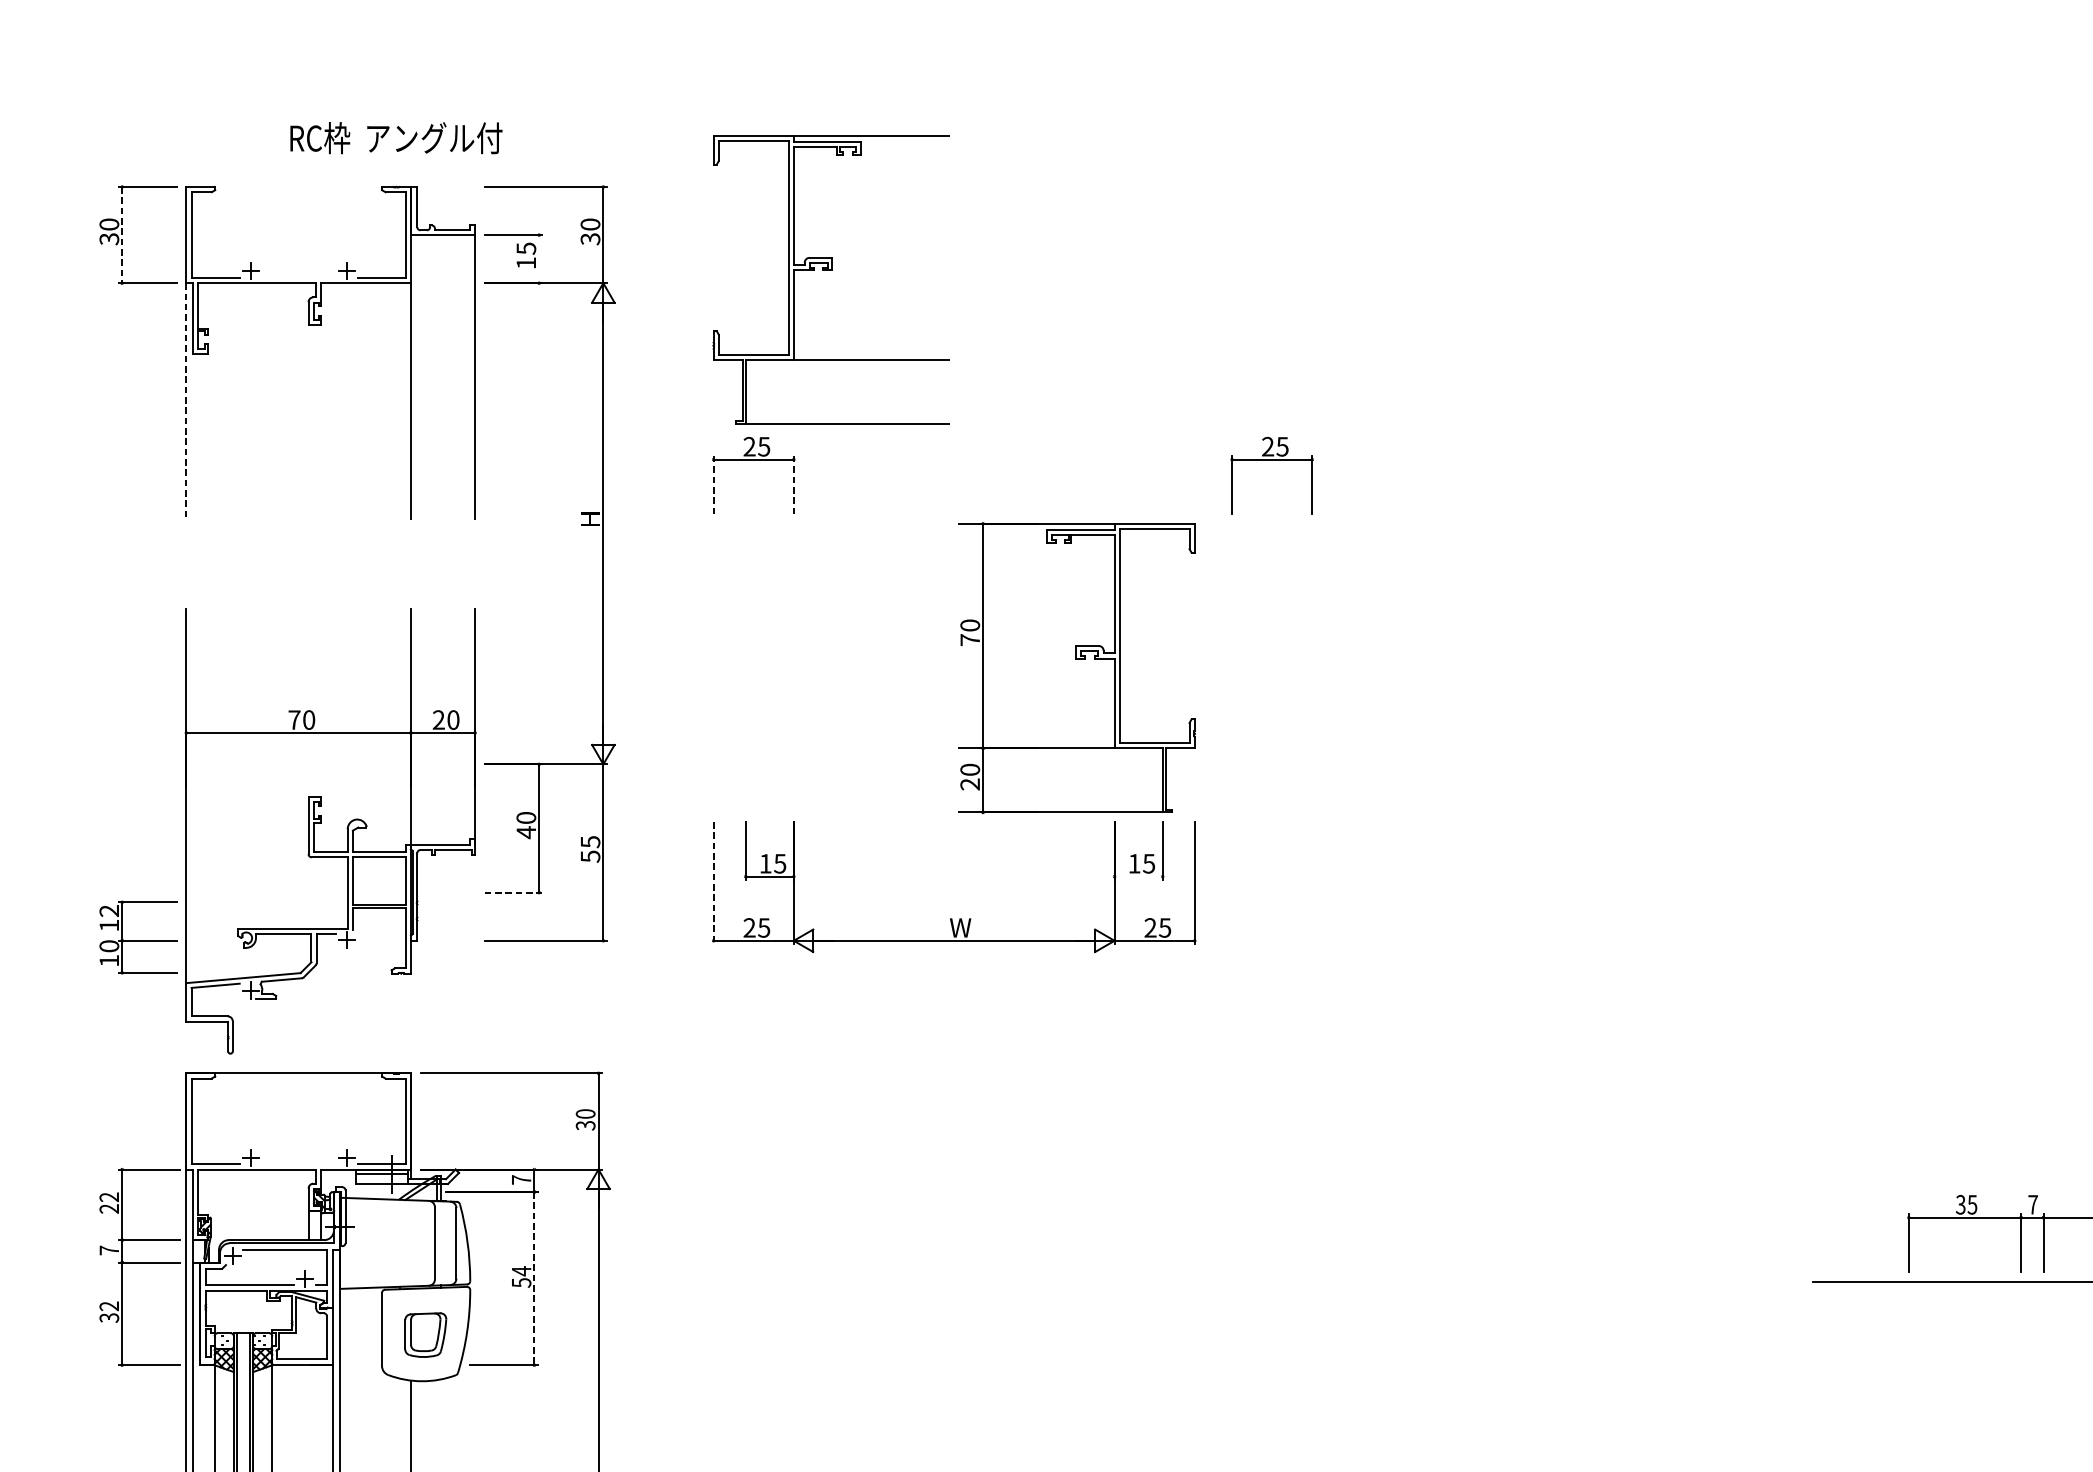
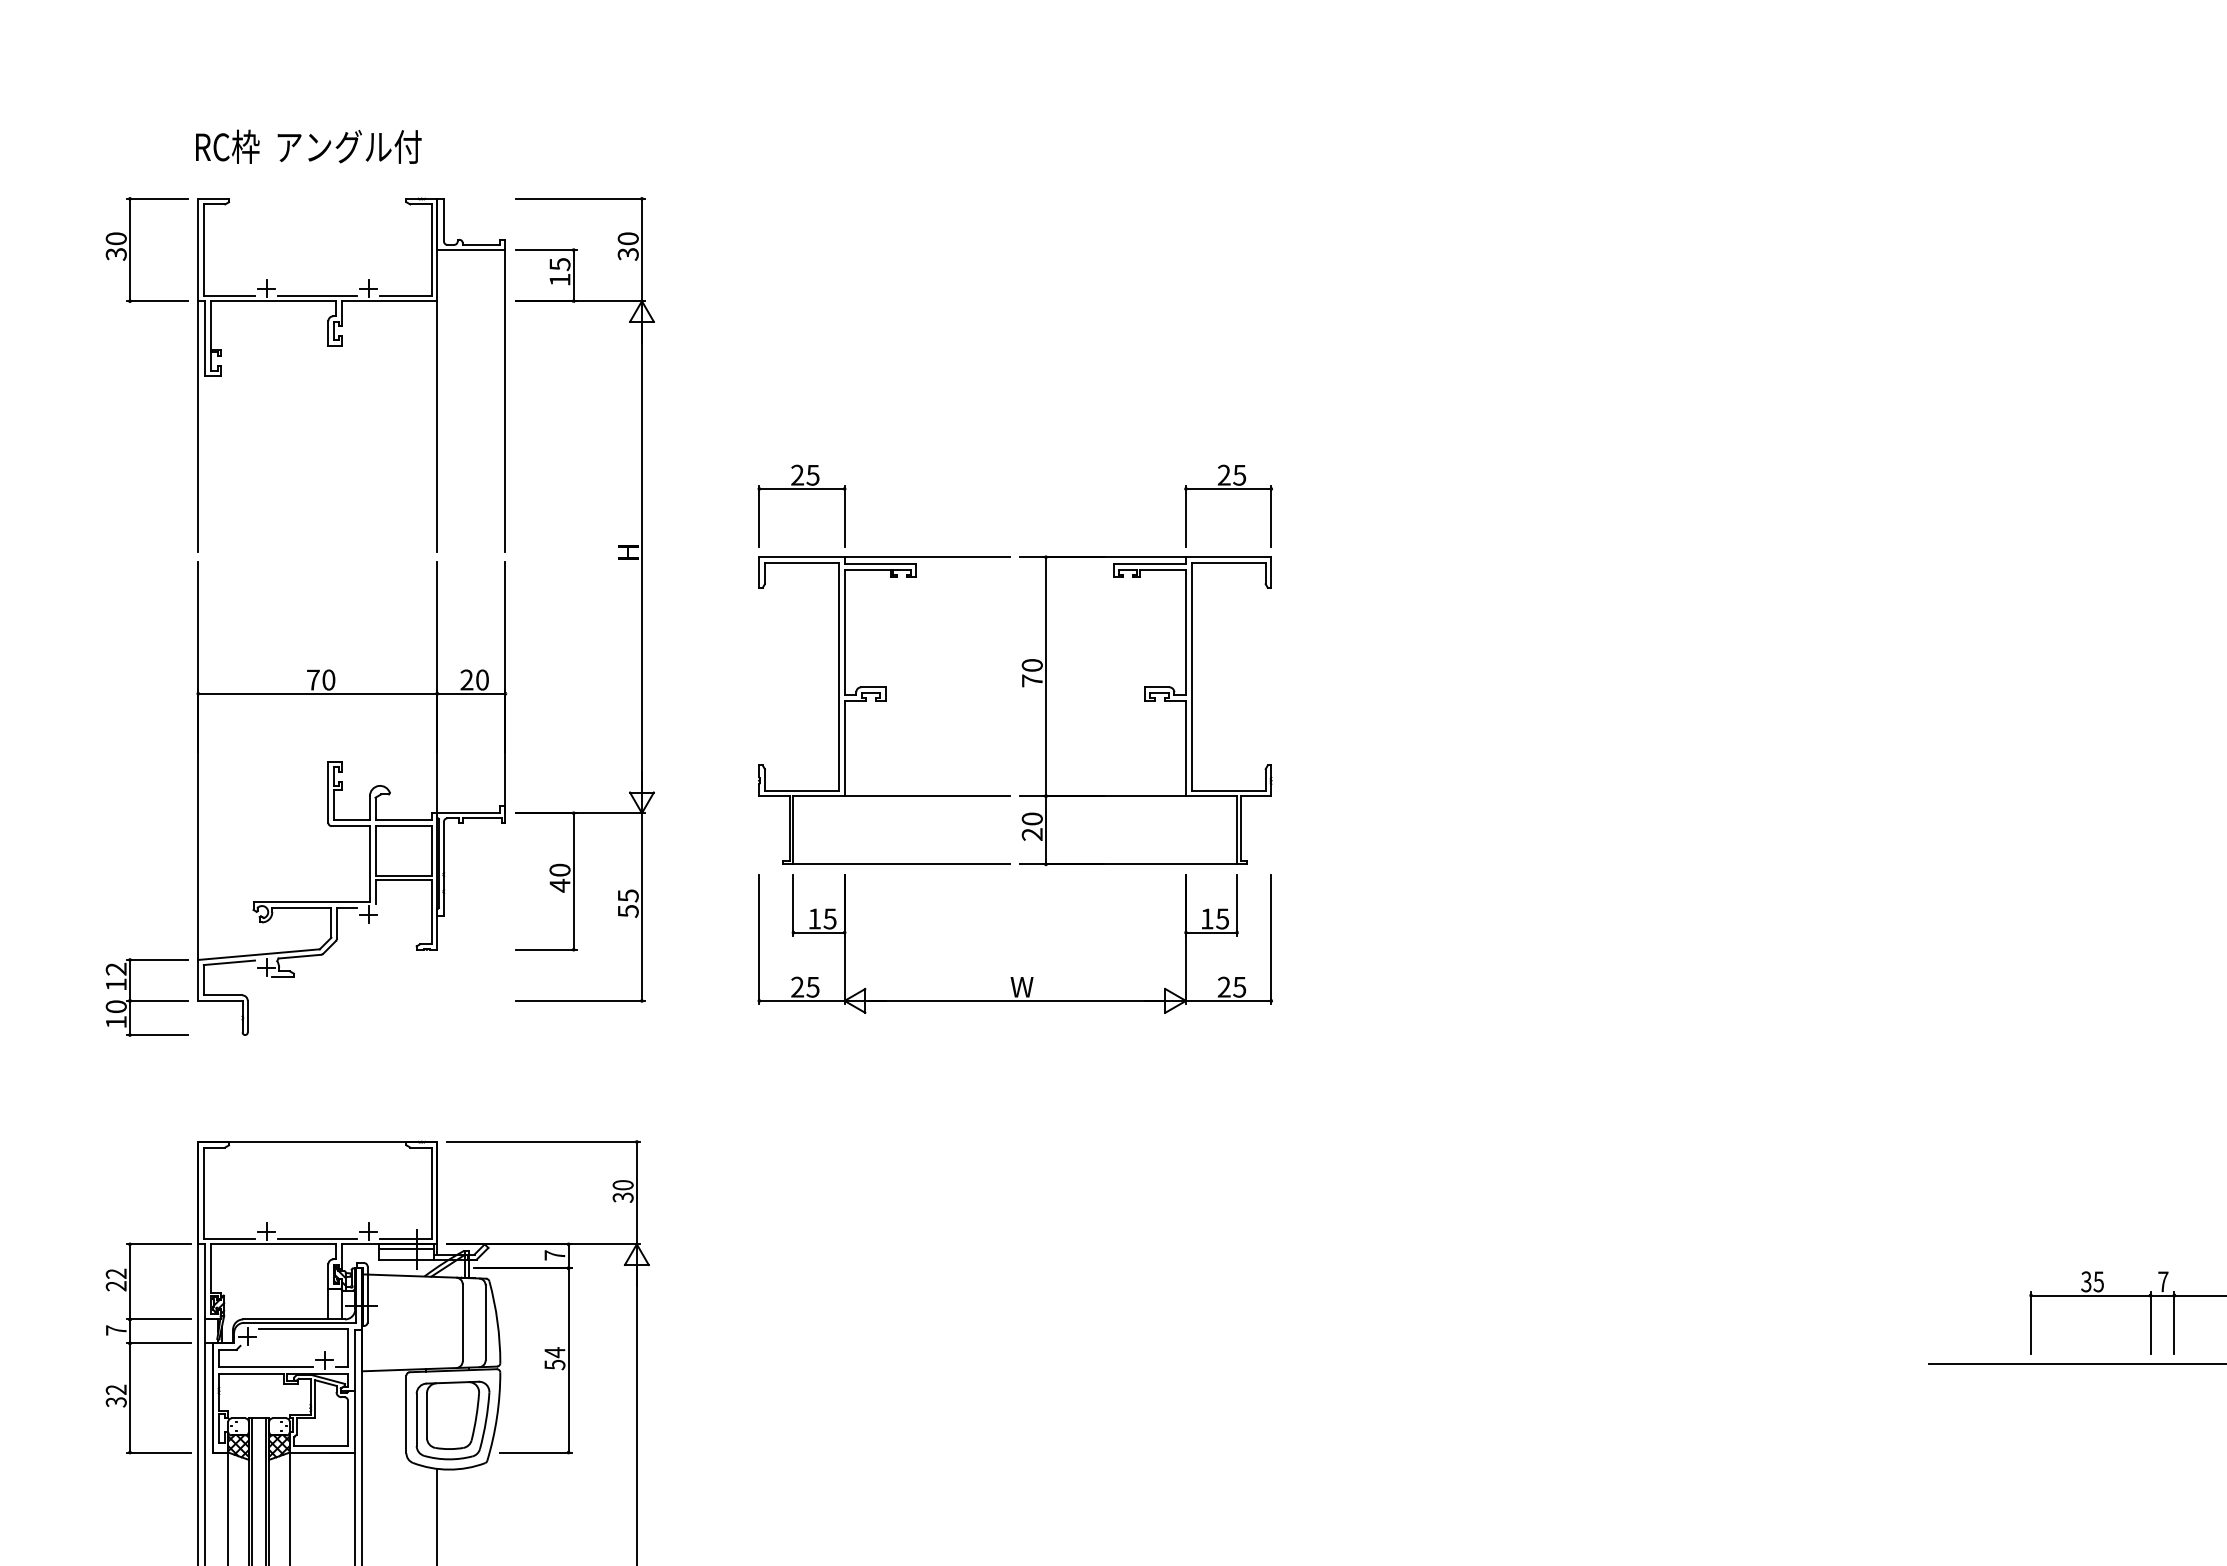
text: (396, 137) -> (308, 146), moved
line: (122, 235) -> (130, 250), dashed -> solid
line: (539, 259) -> (573, 275), added
part: (831, 271) -> (884, 701), moved
line: (298, 277) -> (317, 295), added
line: (186, 401) -> (198, 427), dashed -> solid
part: (1272, 460) -> (1228, 489), moved
line: (713, 485) -> (759, 516), dashed -> solid
line: (793, 485) -> (844, 516), dashed -> solid
part: (330, 831) -> (351, 798), moved
line: (1138, 876) -> (1211, 932), added
line: (713, 883) -> (759, 939), dashed -> solid
line: (513, 892) -> (546, 949), dashed -> solid
line: (298, 1164) -> (317, 1238), added
line: (534, 1278) -> (568, 1360), dashed -> solid
part: (425, 1335) -> (452, 1420), size x1.67

